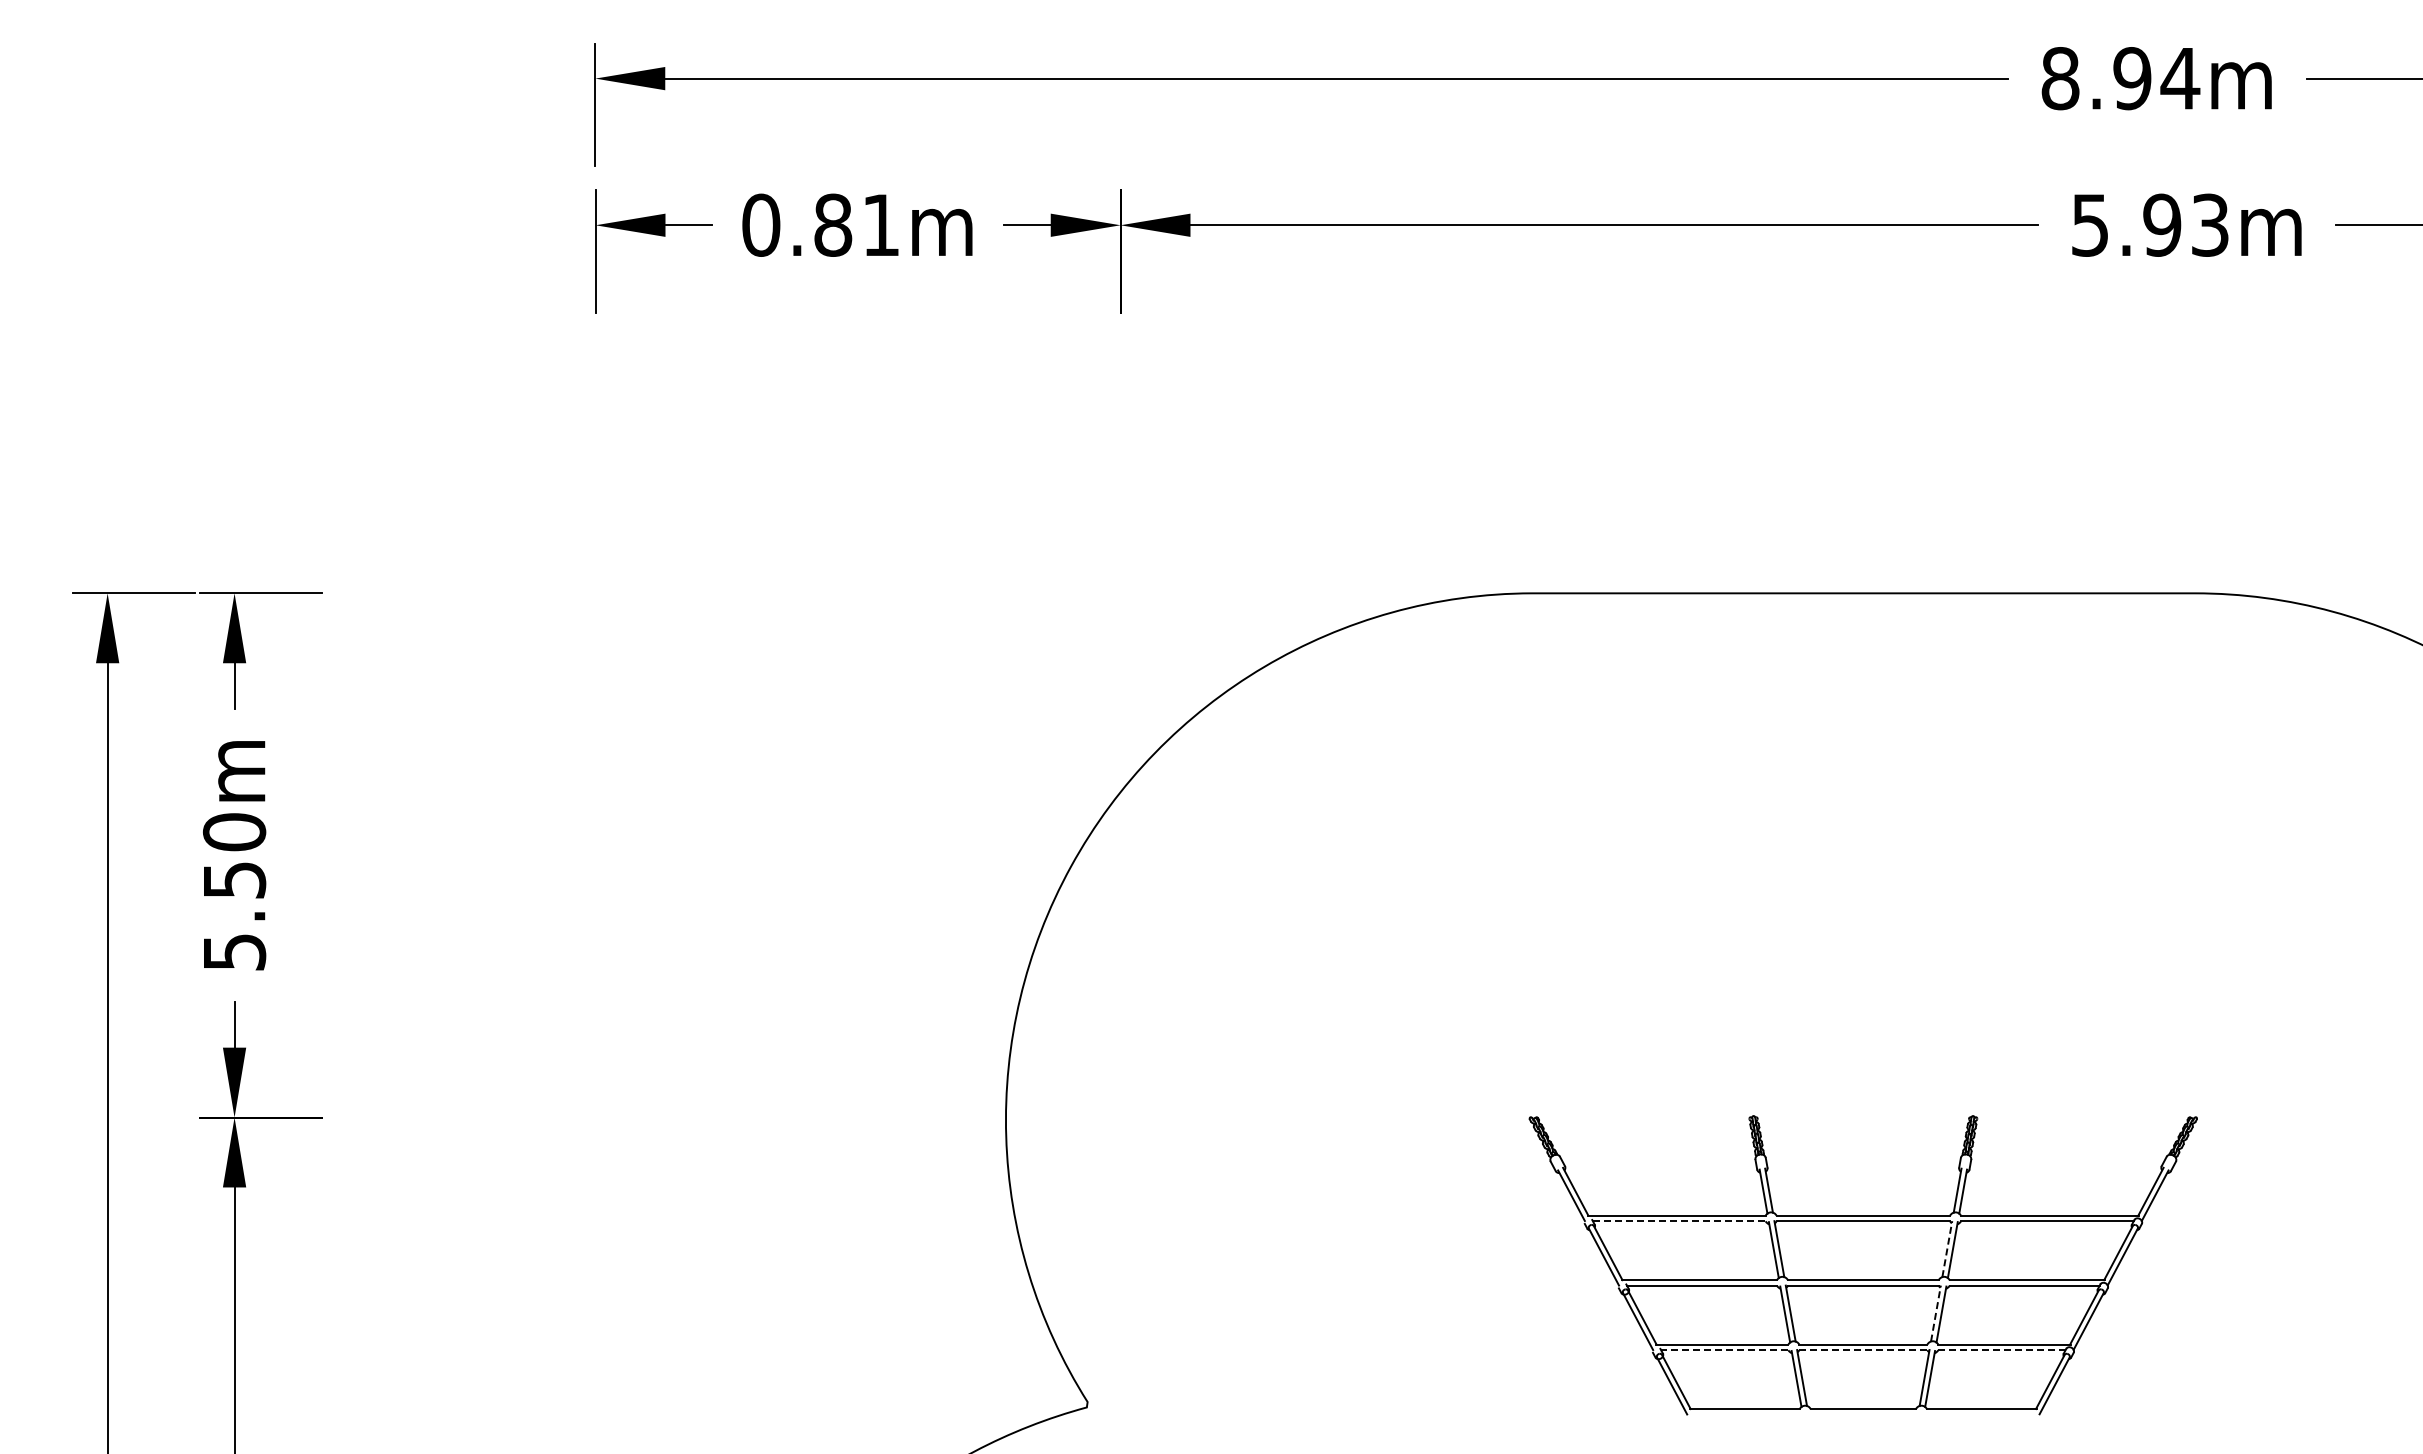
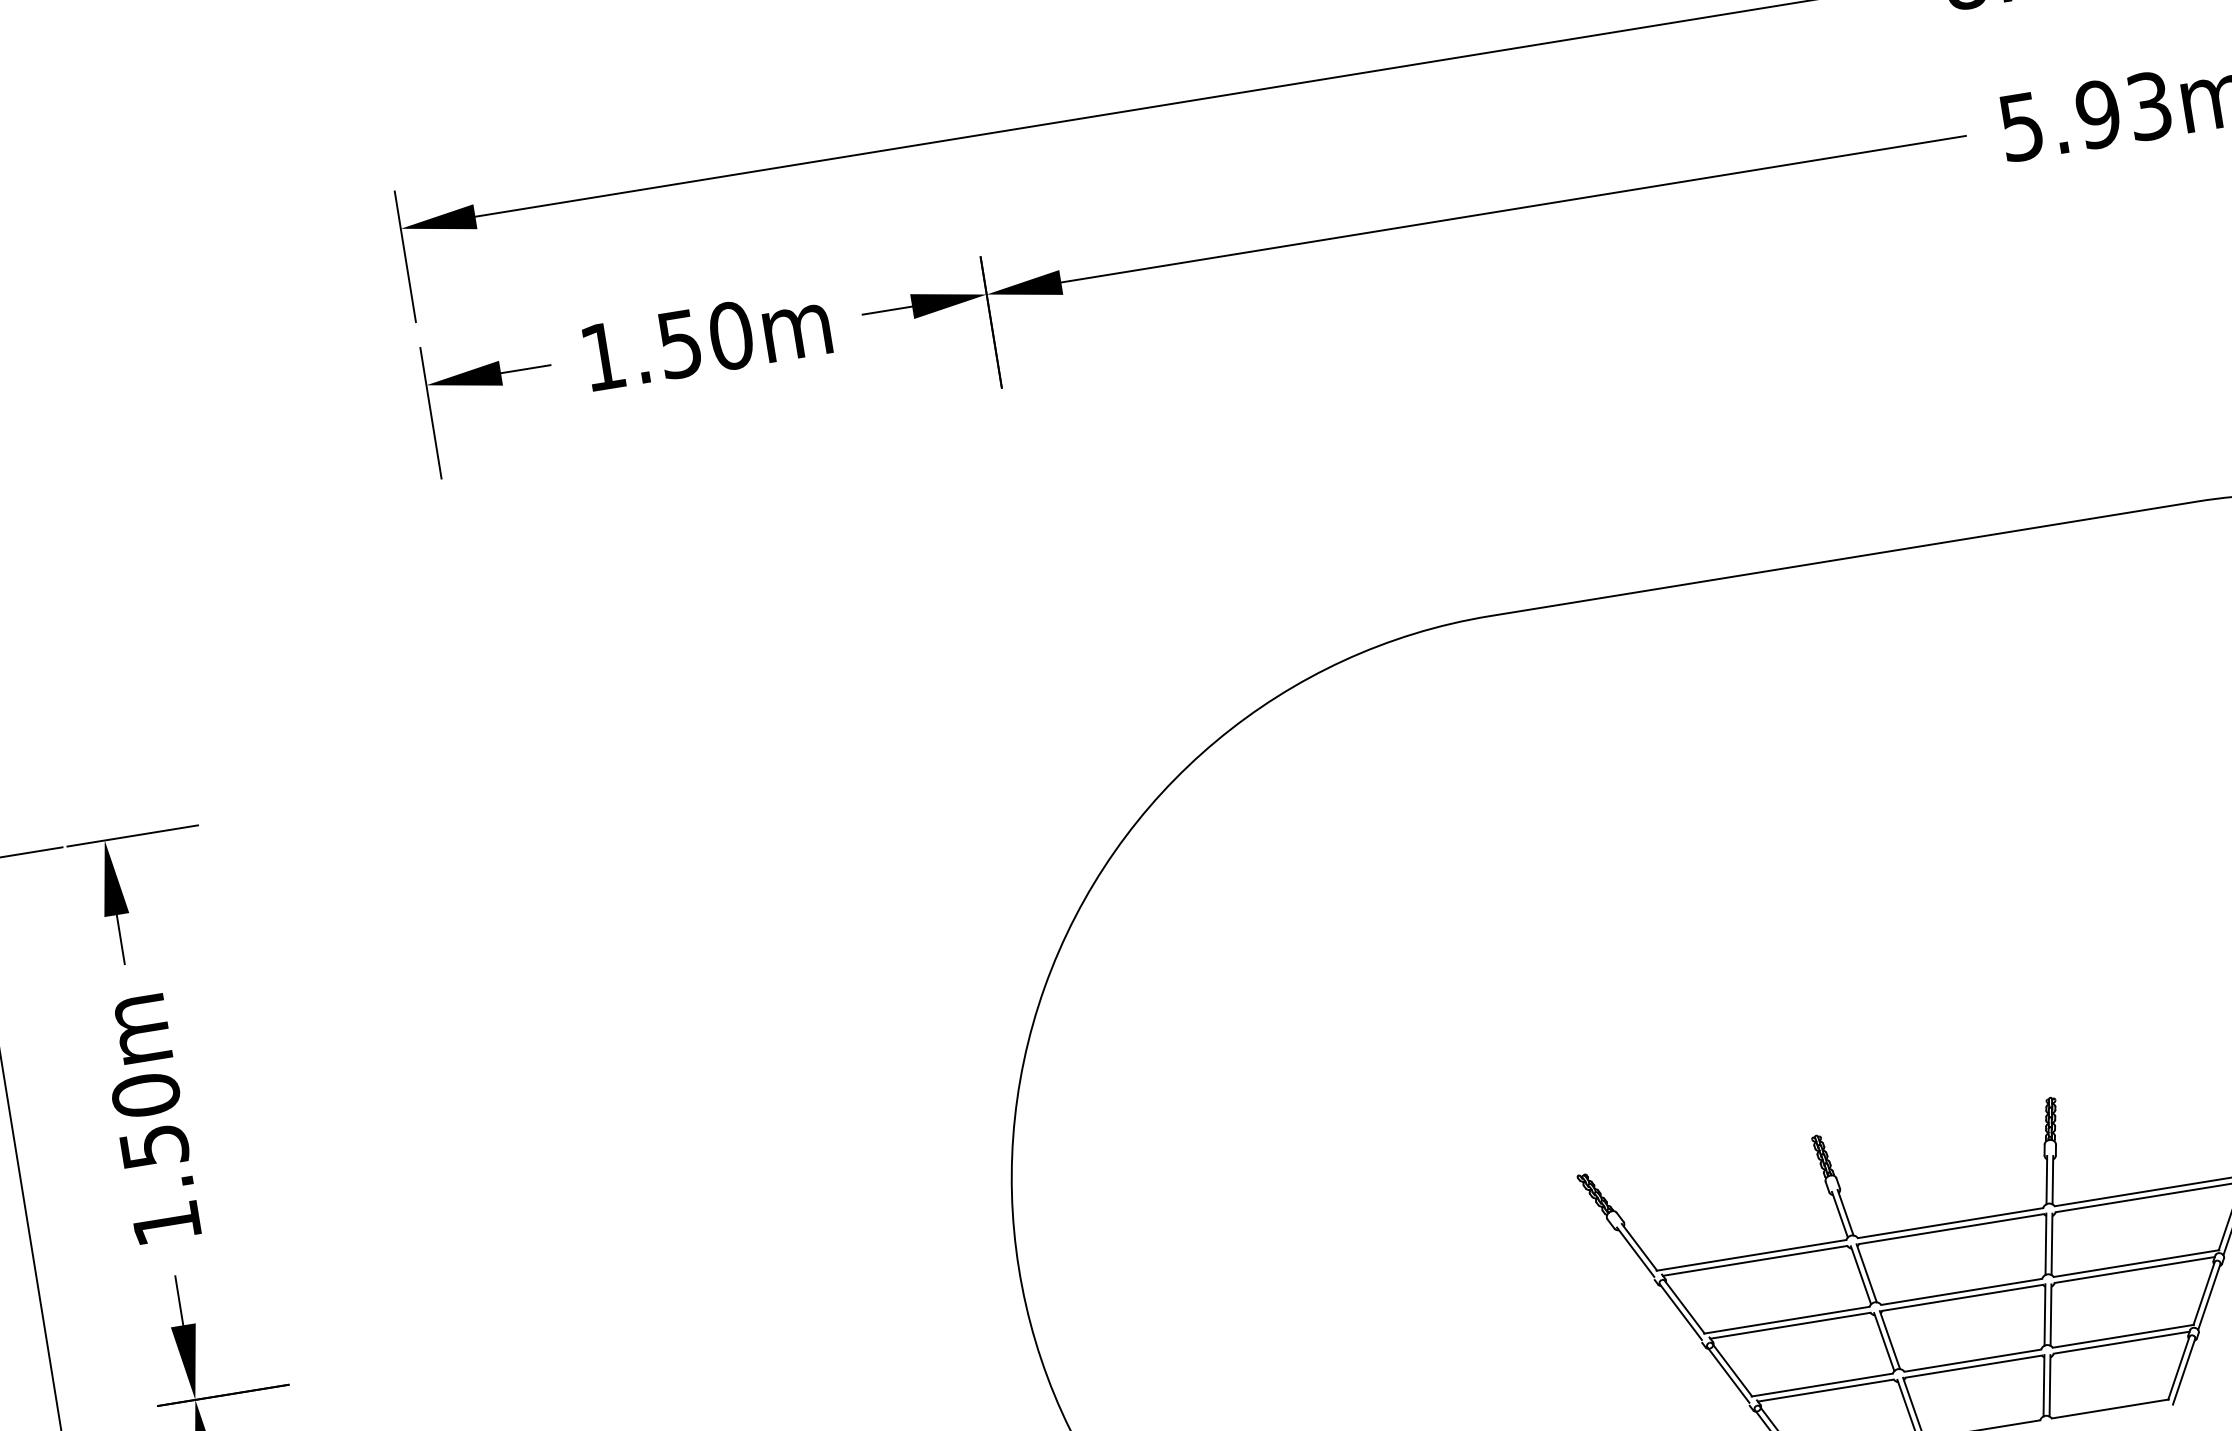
text: (821, 224) -> (667, 345), 0.81m -> 1.50m
text: (235, 952) -> (167, 1223), 5.50m -> 1.50m
line: (1679, 1221) -> (1755, 1261), dashed -> solid
line: (1947, 1248) -> (2046, 1243), dashed -> solid
line: (1936, 1313) -> (2045, 1314), dashed -> solid
line: (1724, 1350) -> (1825, 1390), dashed -> solid
line: (1862, 1350) -> (1972, 1367), dashed -> solid
line: (2001, 1350) -> (2121, 1343), dashed -> solid

